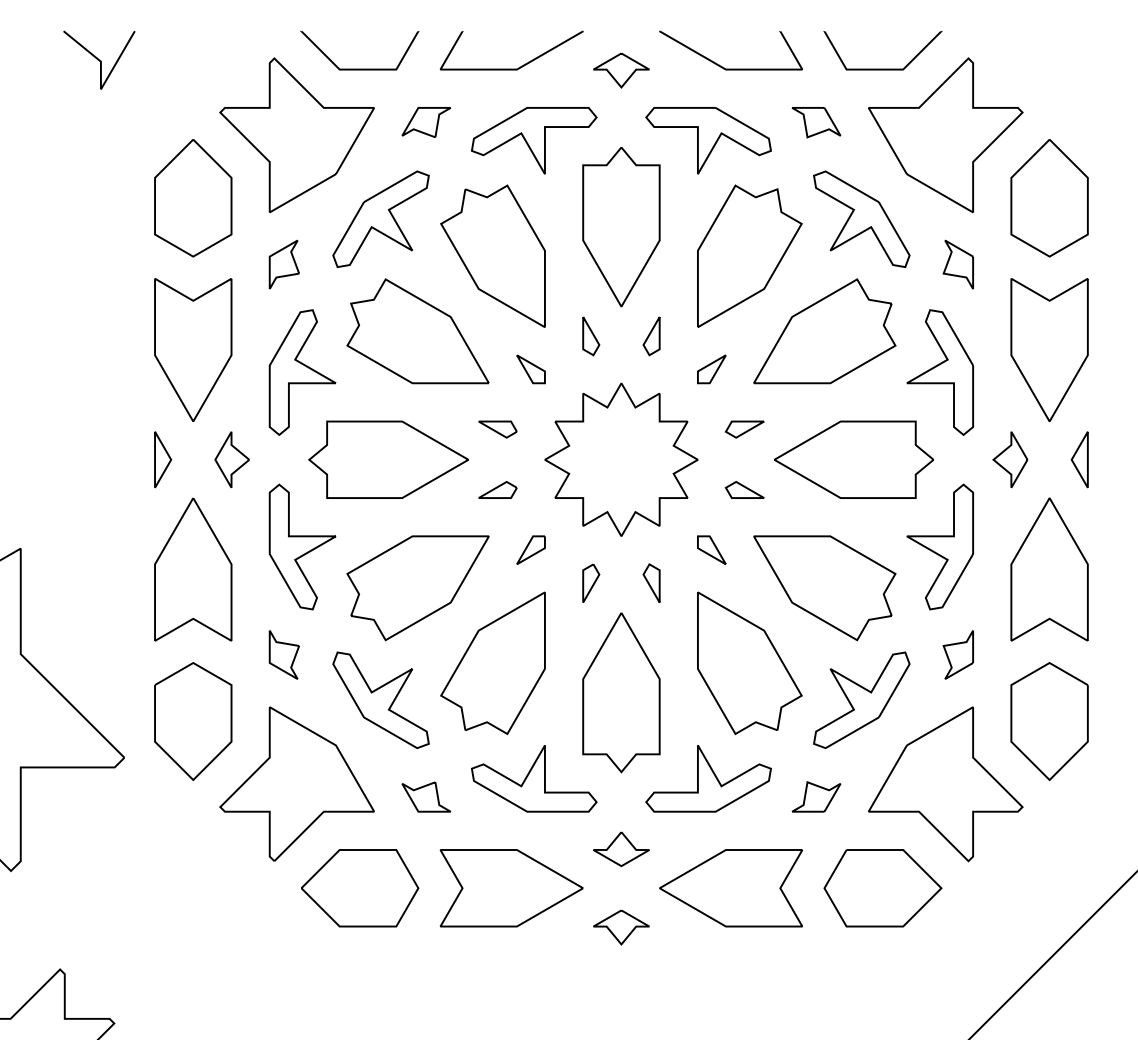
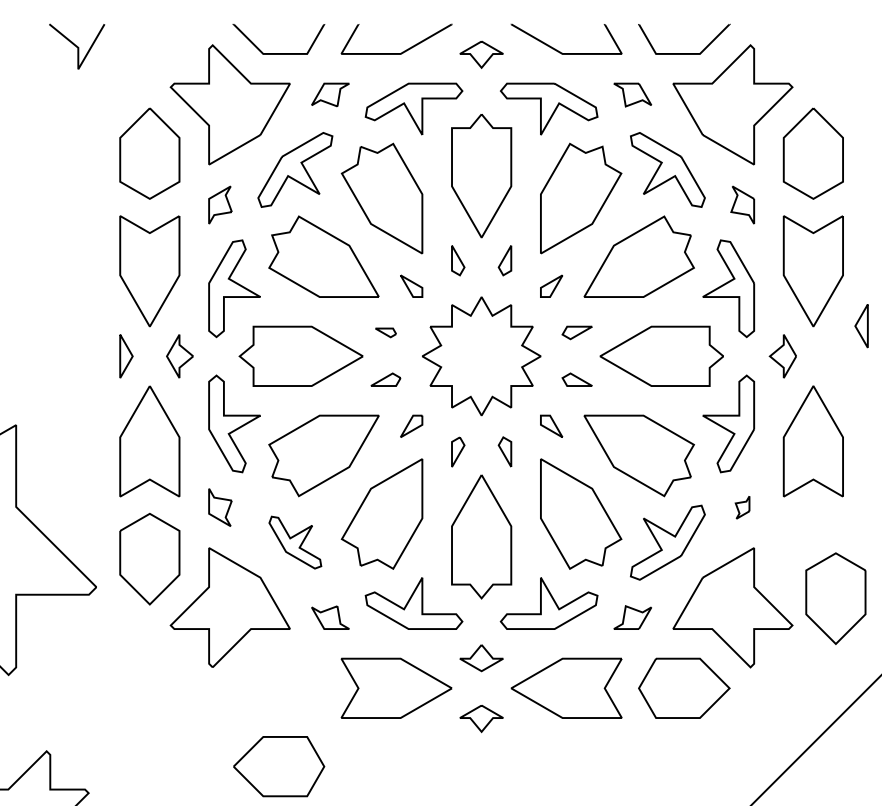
part: (497, 429) -> (385, 332), size x0.7
part: (1079, 459) -> (861, 325), moved
part: (957, 654) -> (742, 507), size x0.6
part: (380, 699) -> (294, 542), size x0.7
part: (1049, 721) -> (835, 598), moved
part: (360, 888) -> (279, 766), moved

